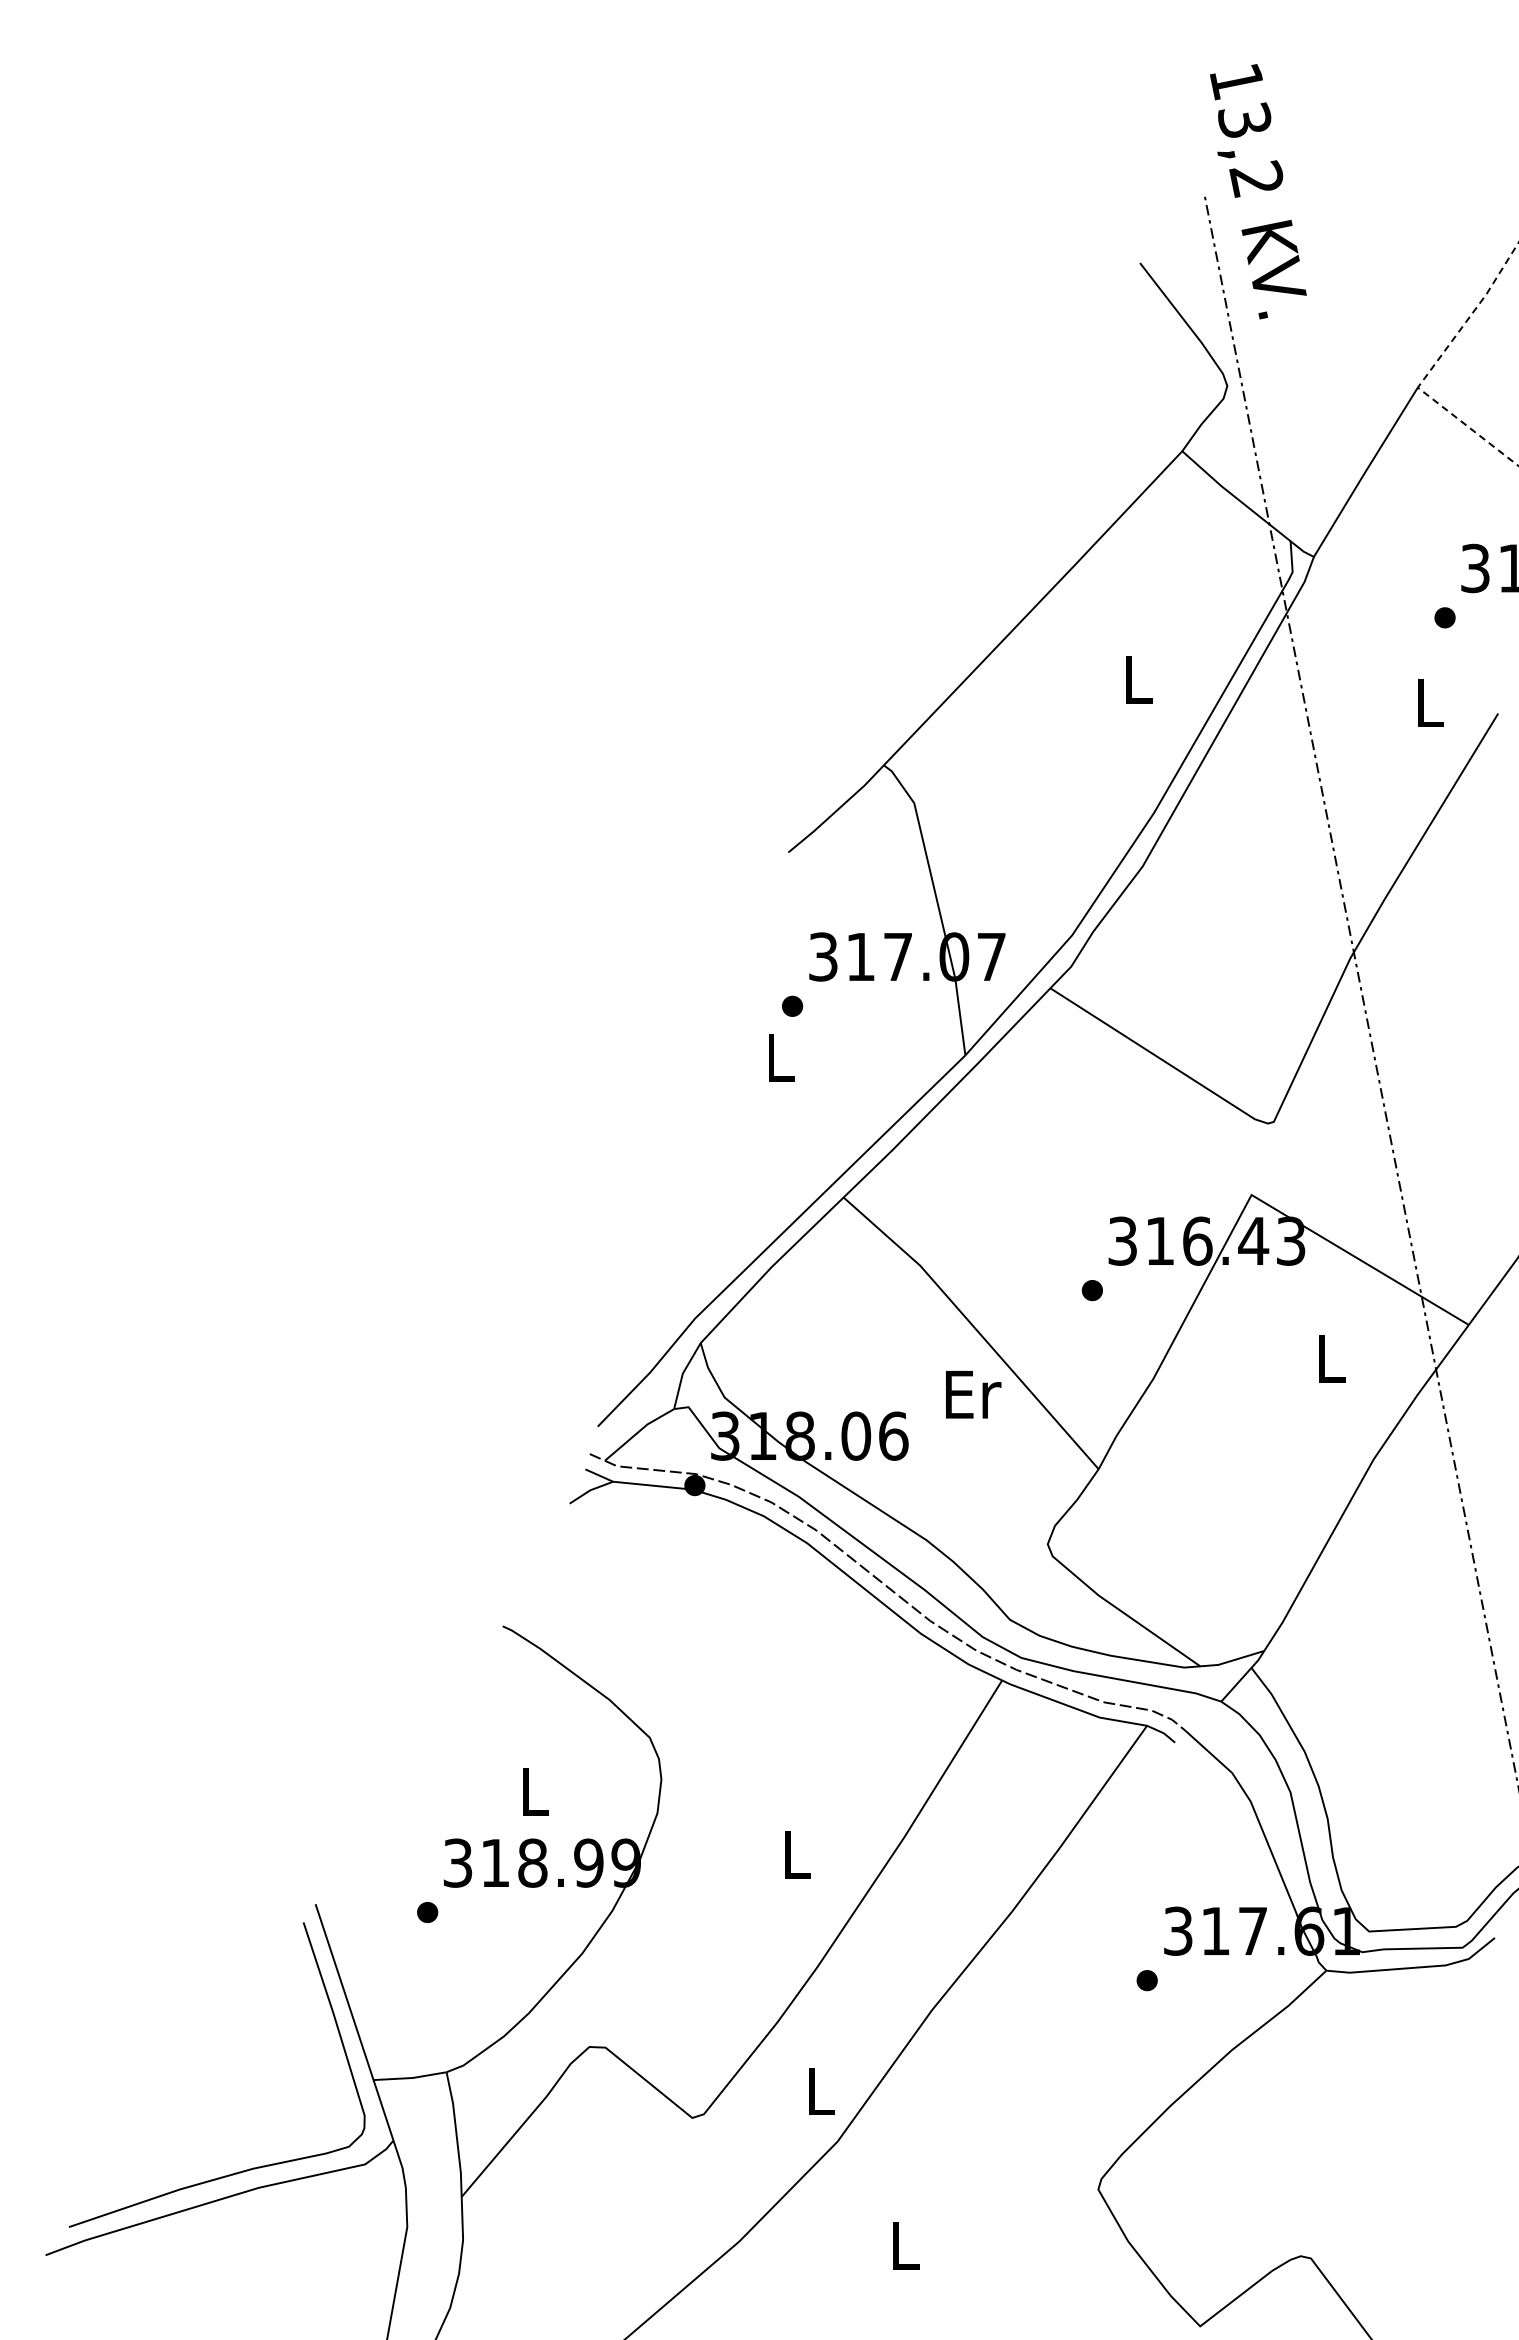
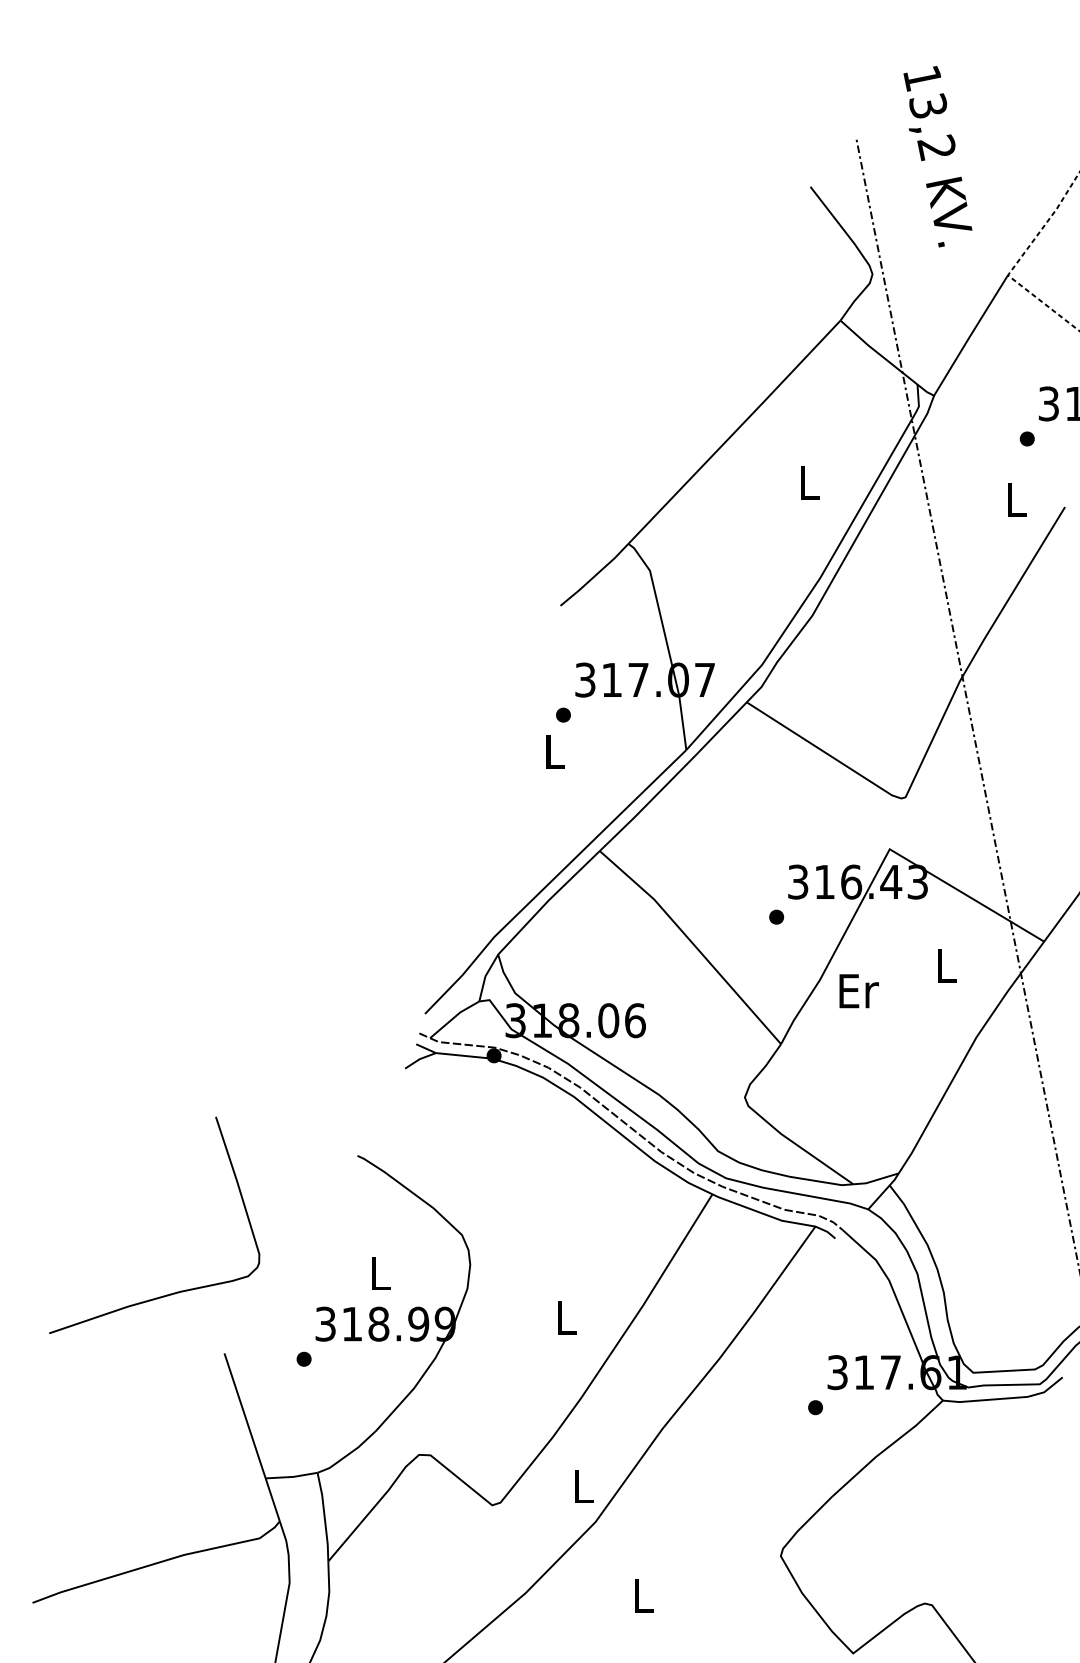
text: (1258, 191) -> (938, 156), moved
text: (973, 1394) -> (859, 991), moved
curve: (242, 2170) -> (172, 1293), moved

